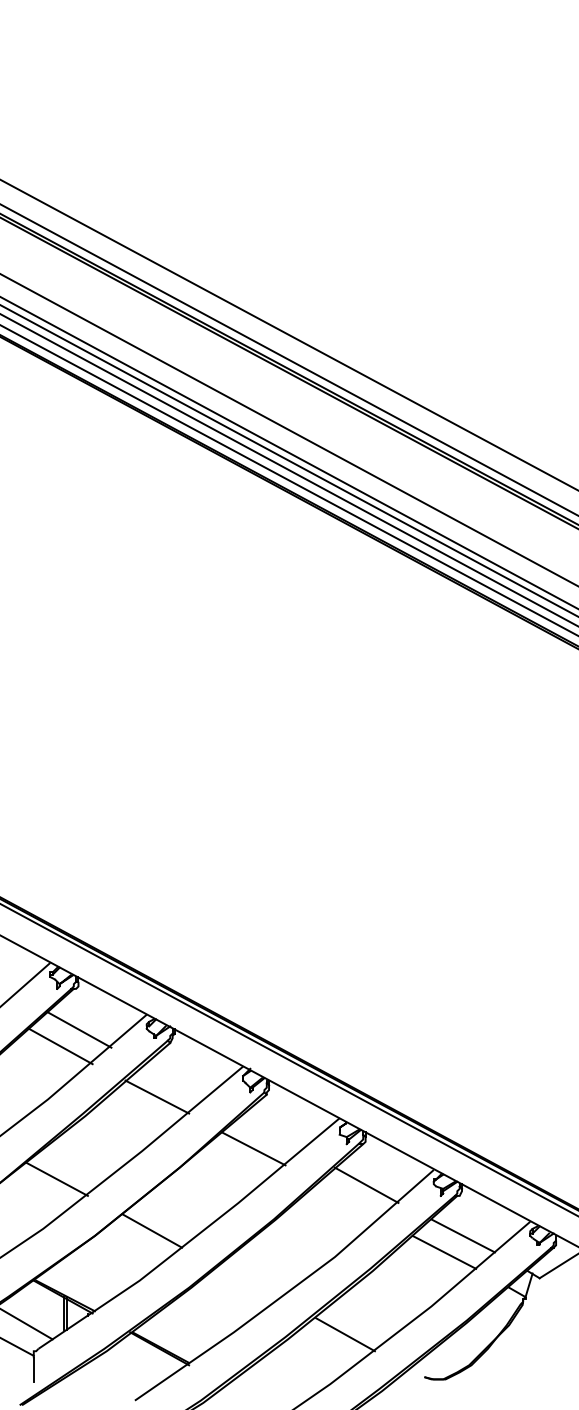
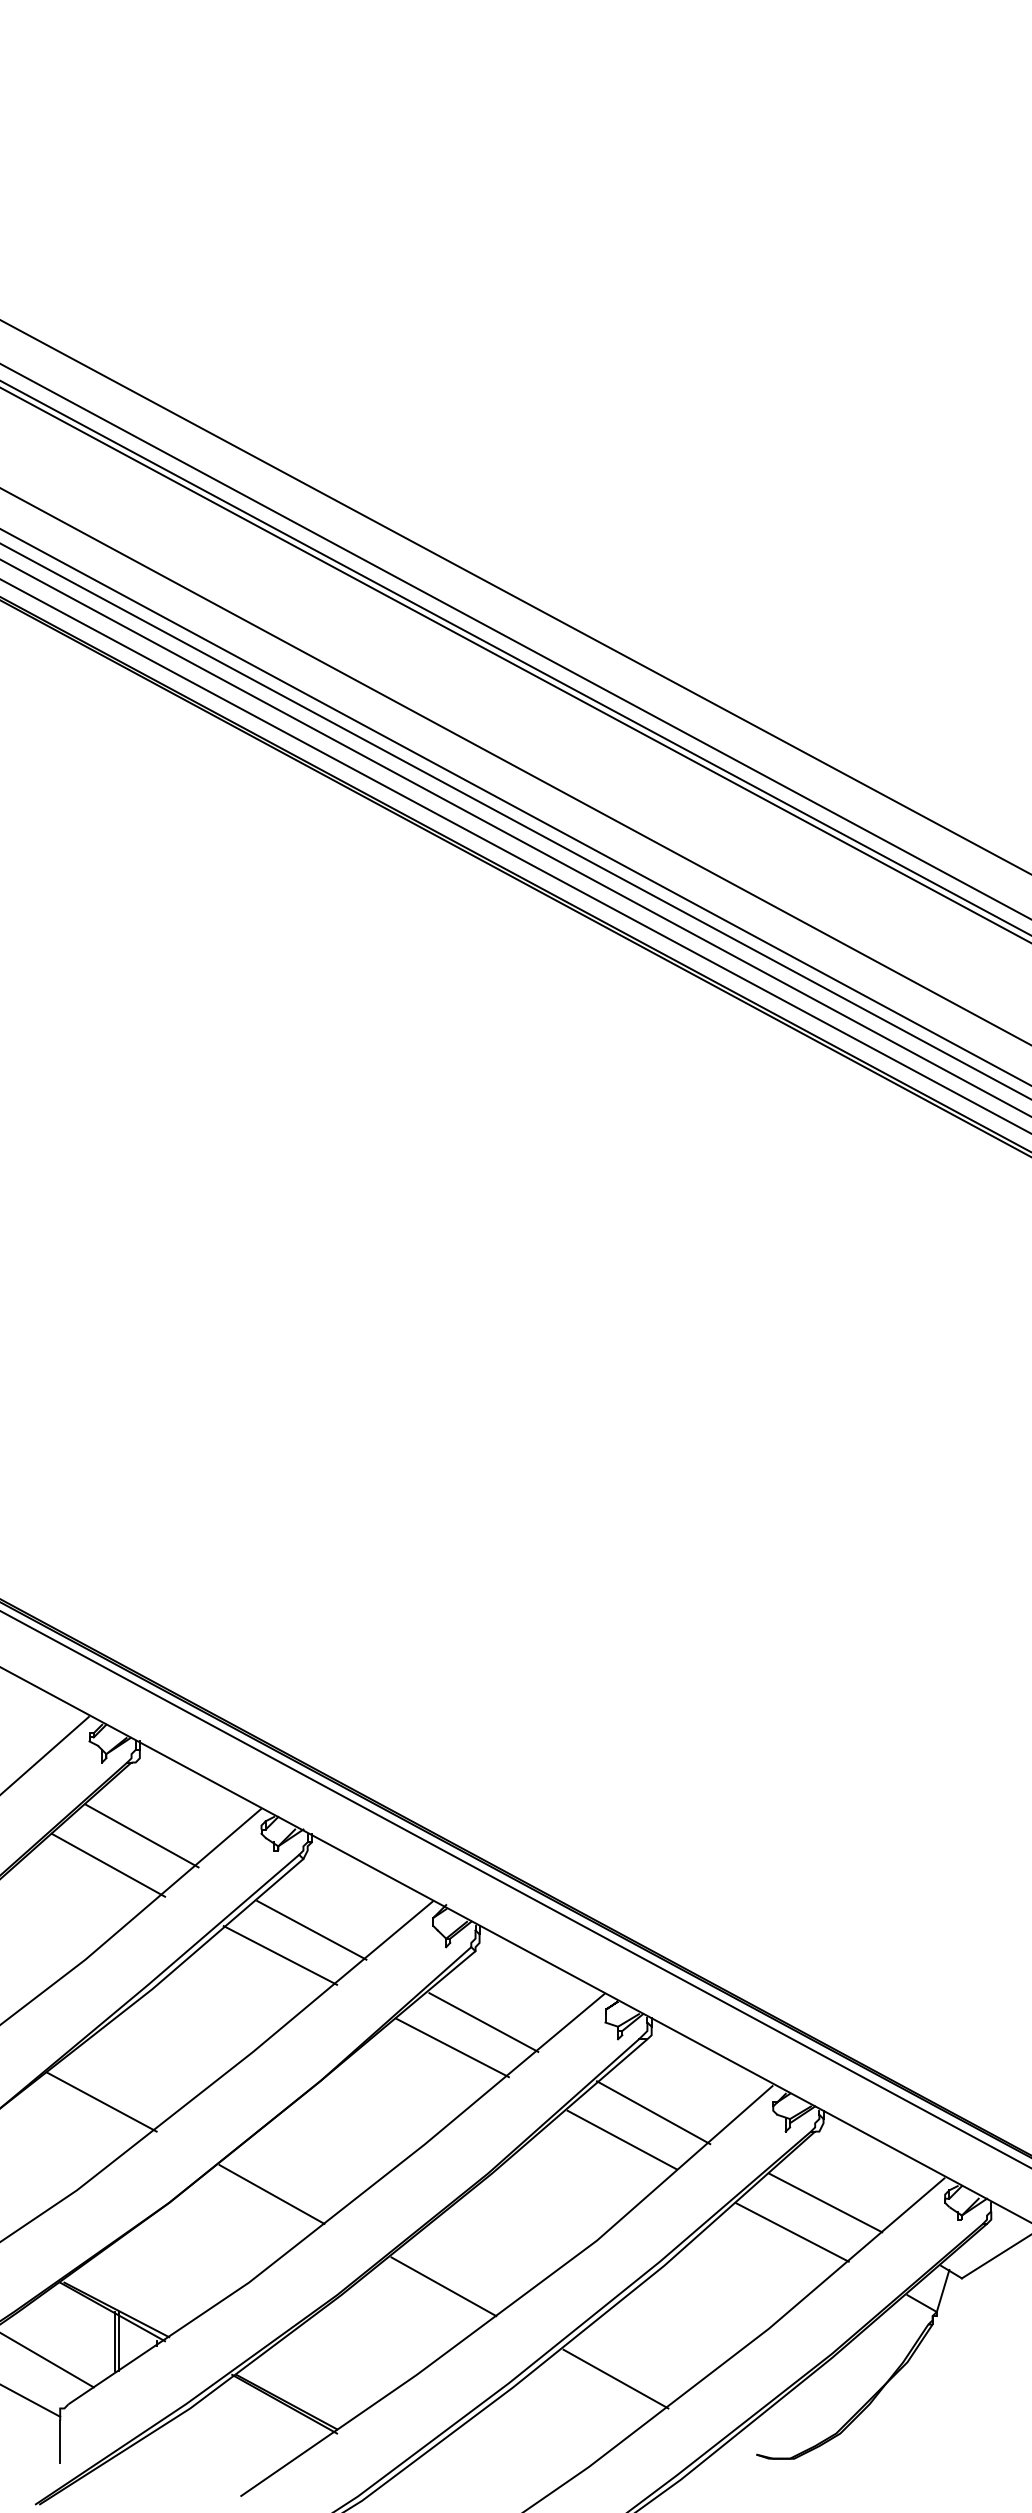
line: (174, 1082) -> (311, 1929), added
line: (271, 1134) -> (483, 2022), added
line: (348, 1200) -> (621, 2139), added
line: (248, 1282) -> (442, 2285), added

